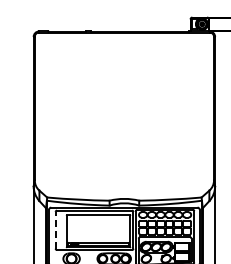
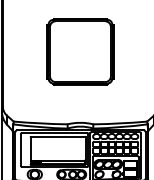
part: (124, 116) -> (80, 51), added
line: (55, 229) -> (20, 149), dashed -> solid

